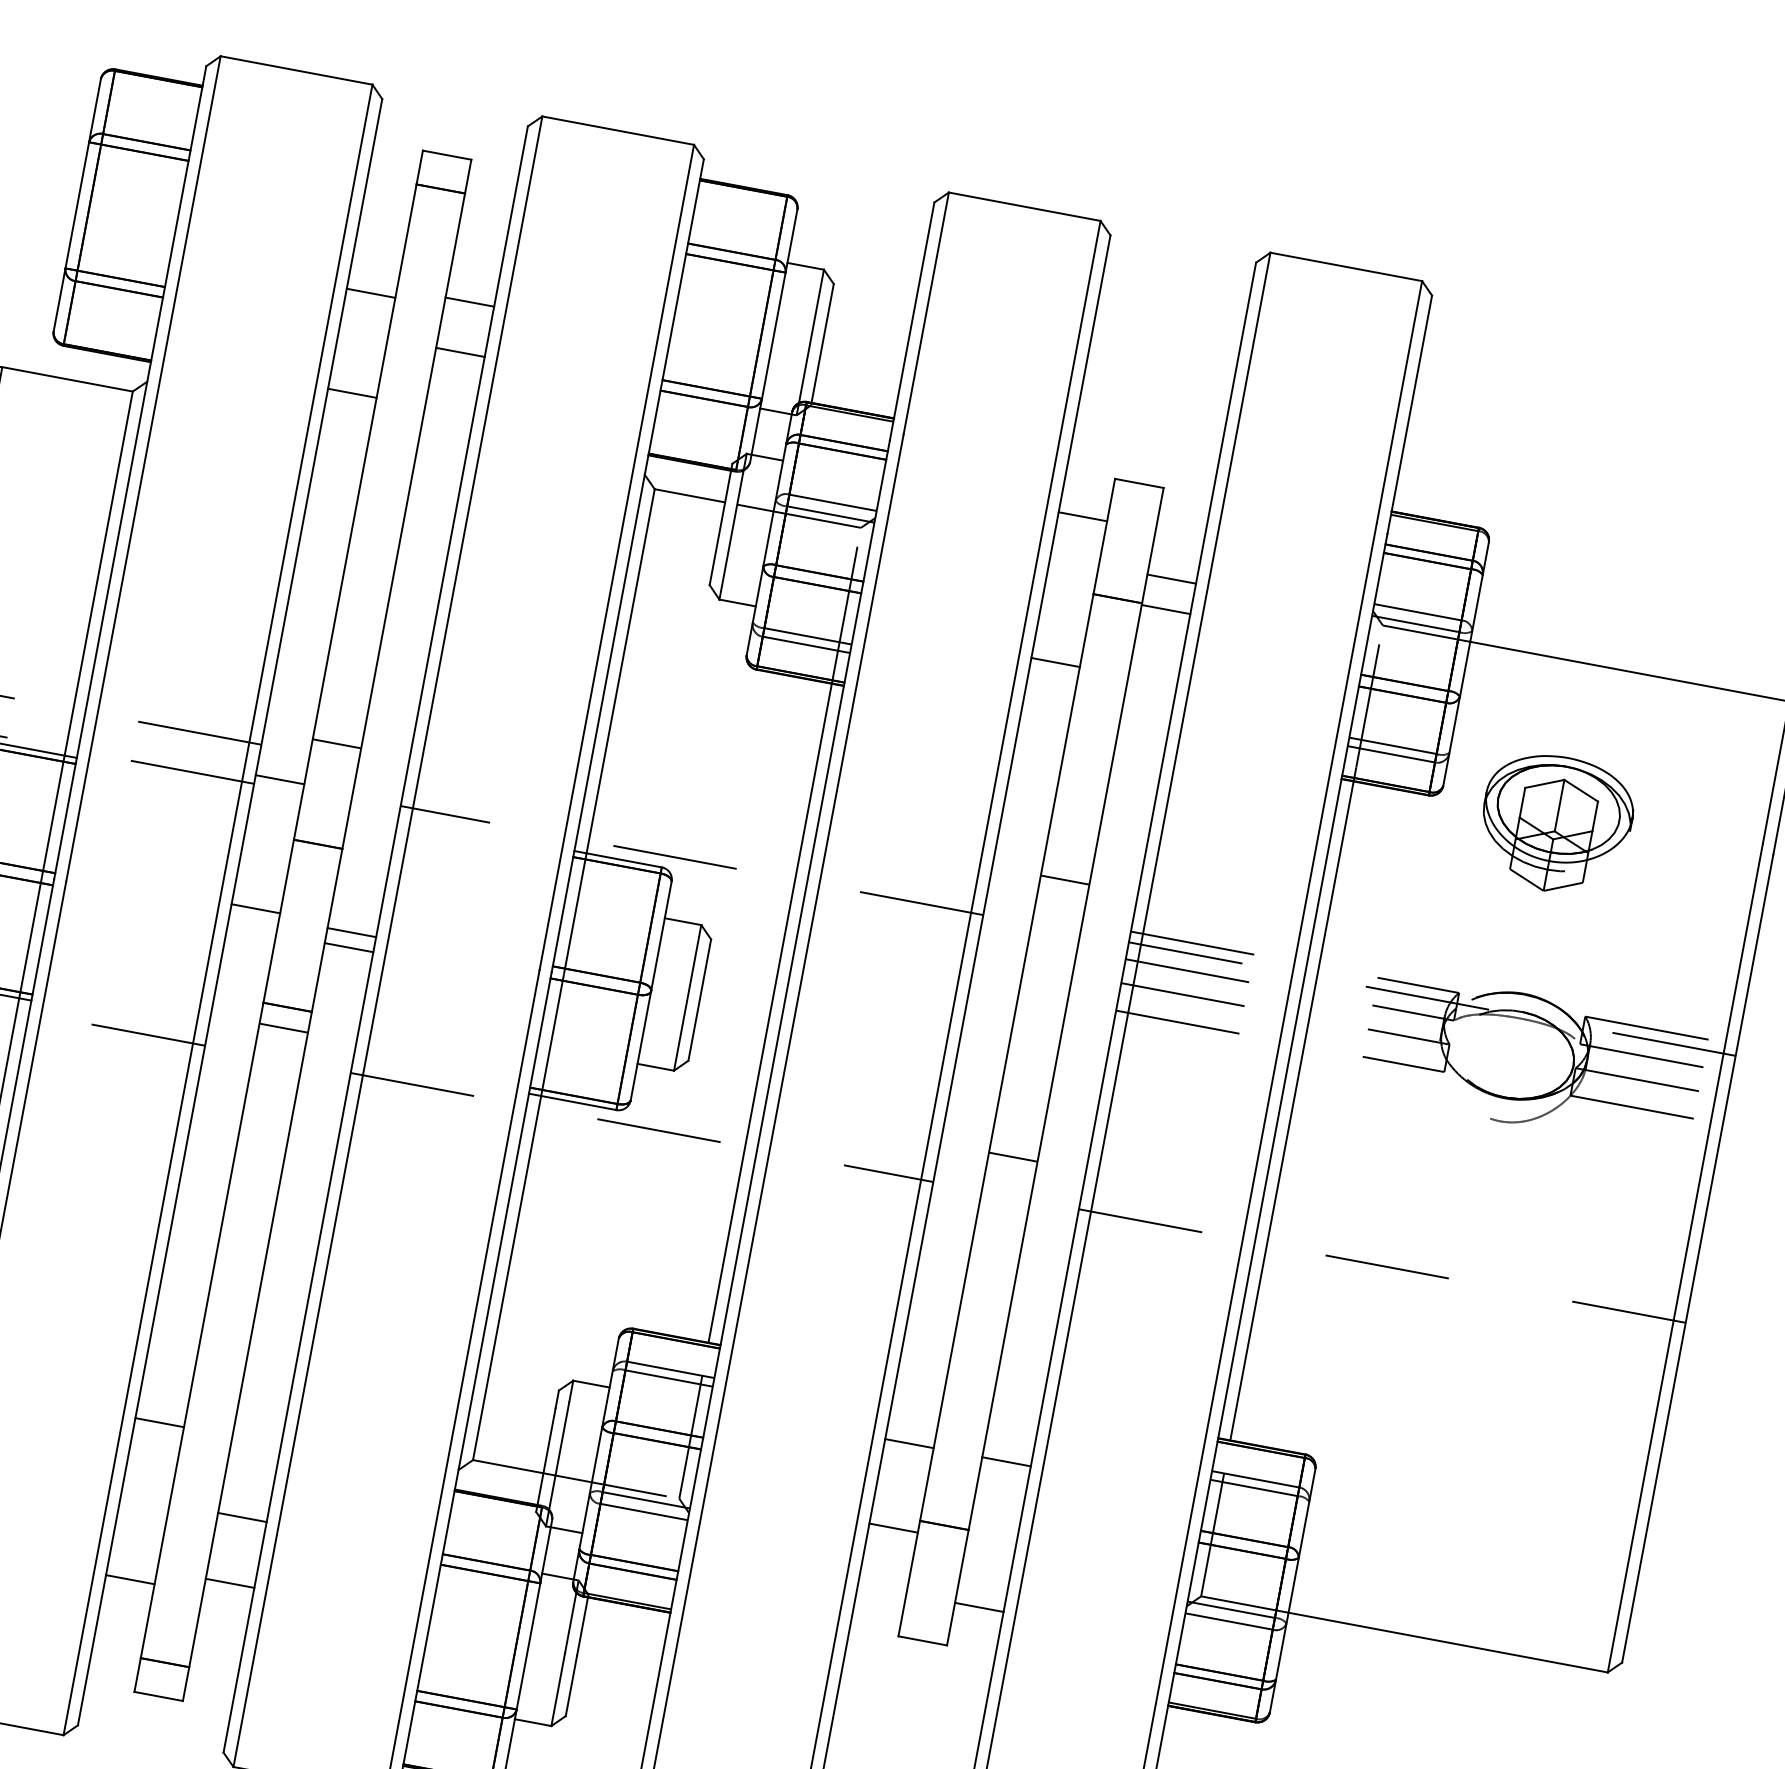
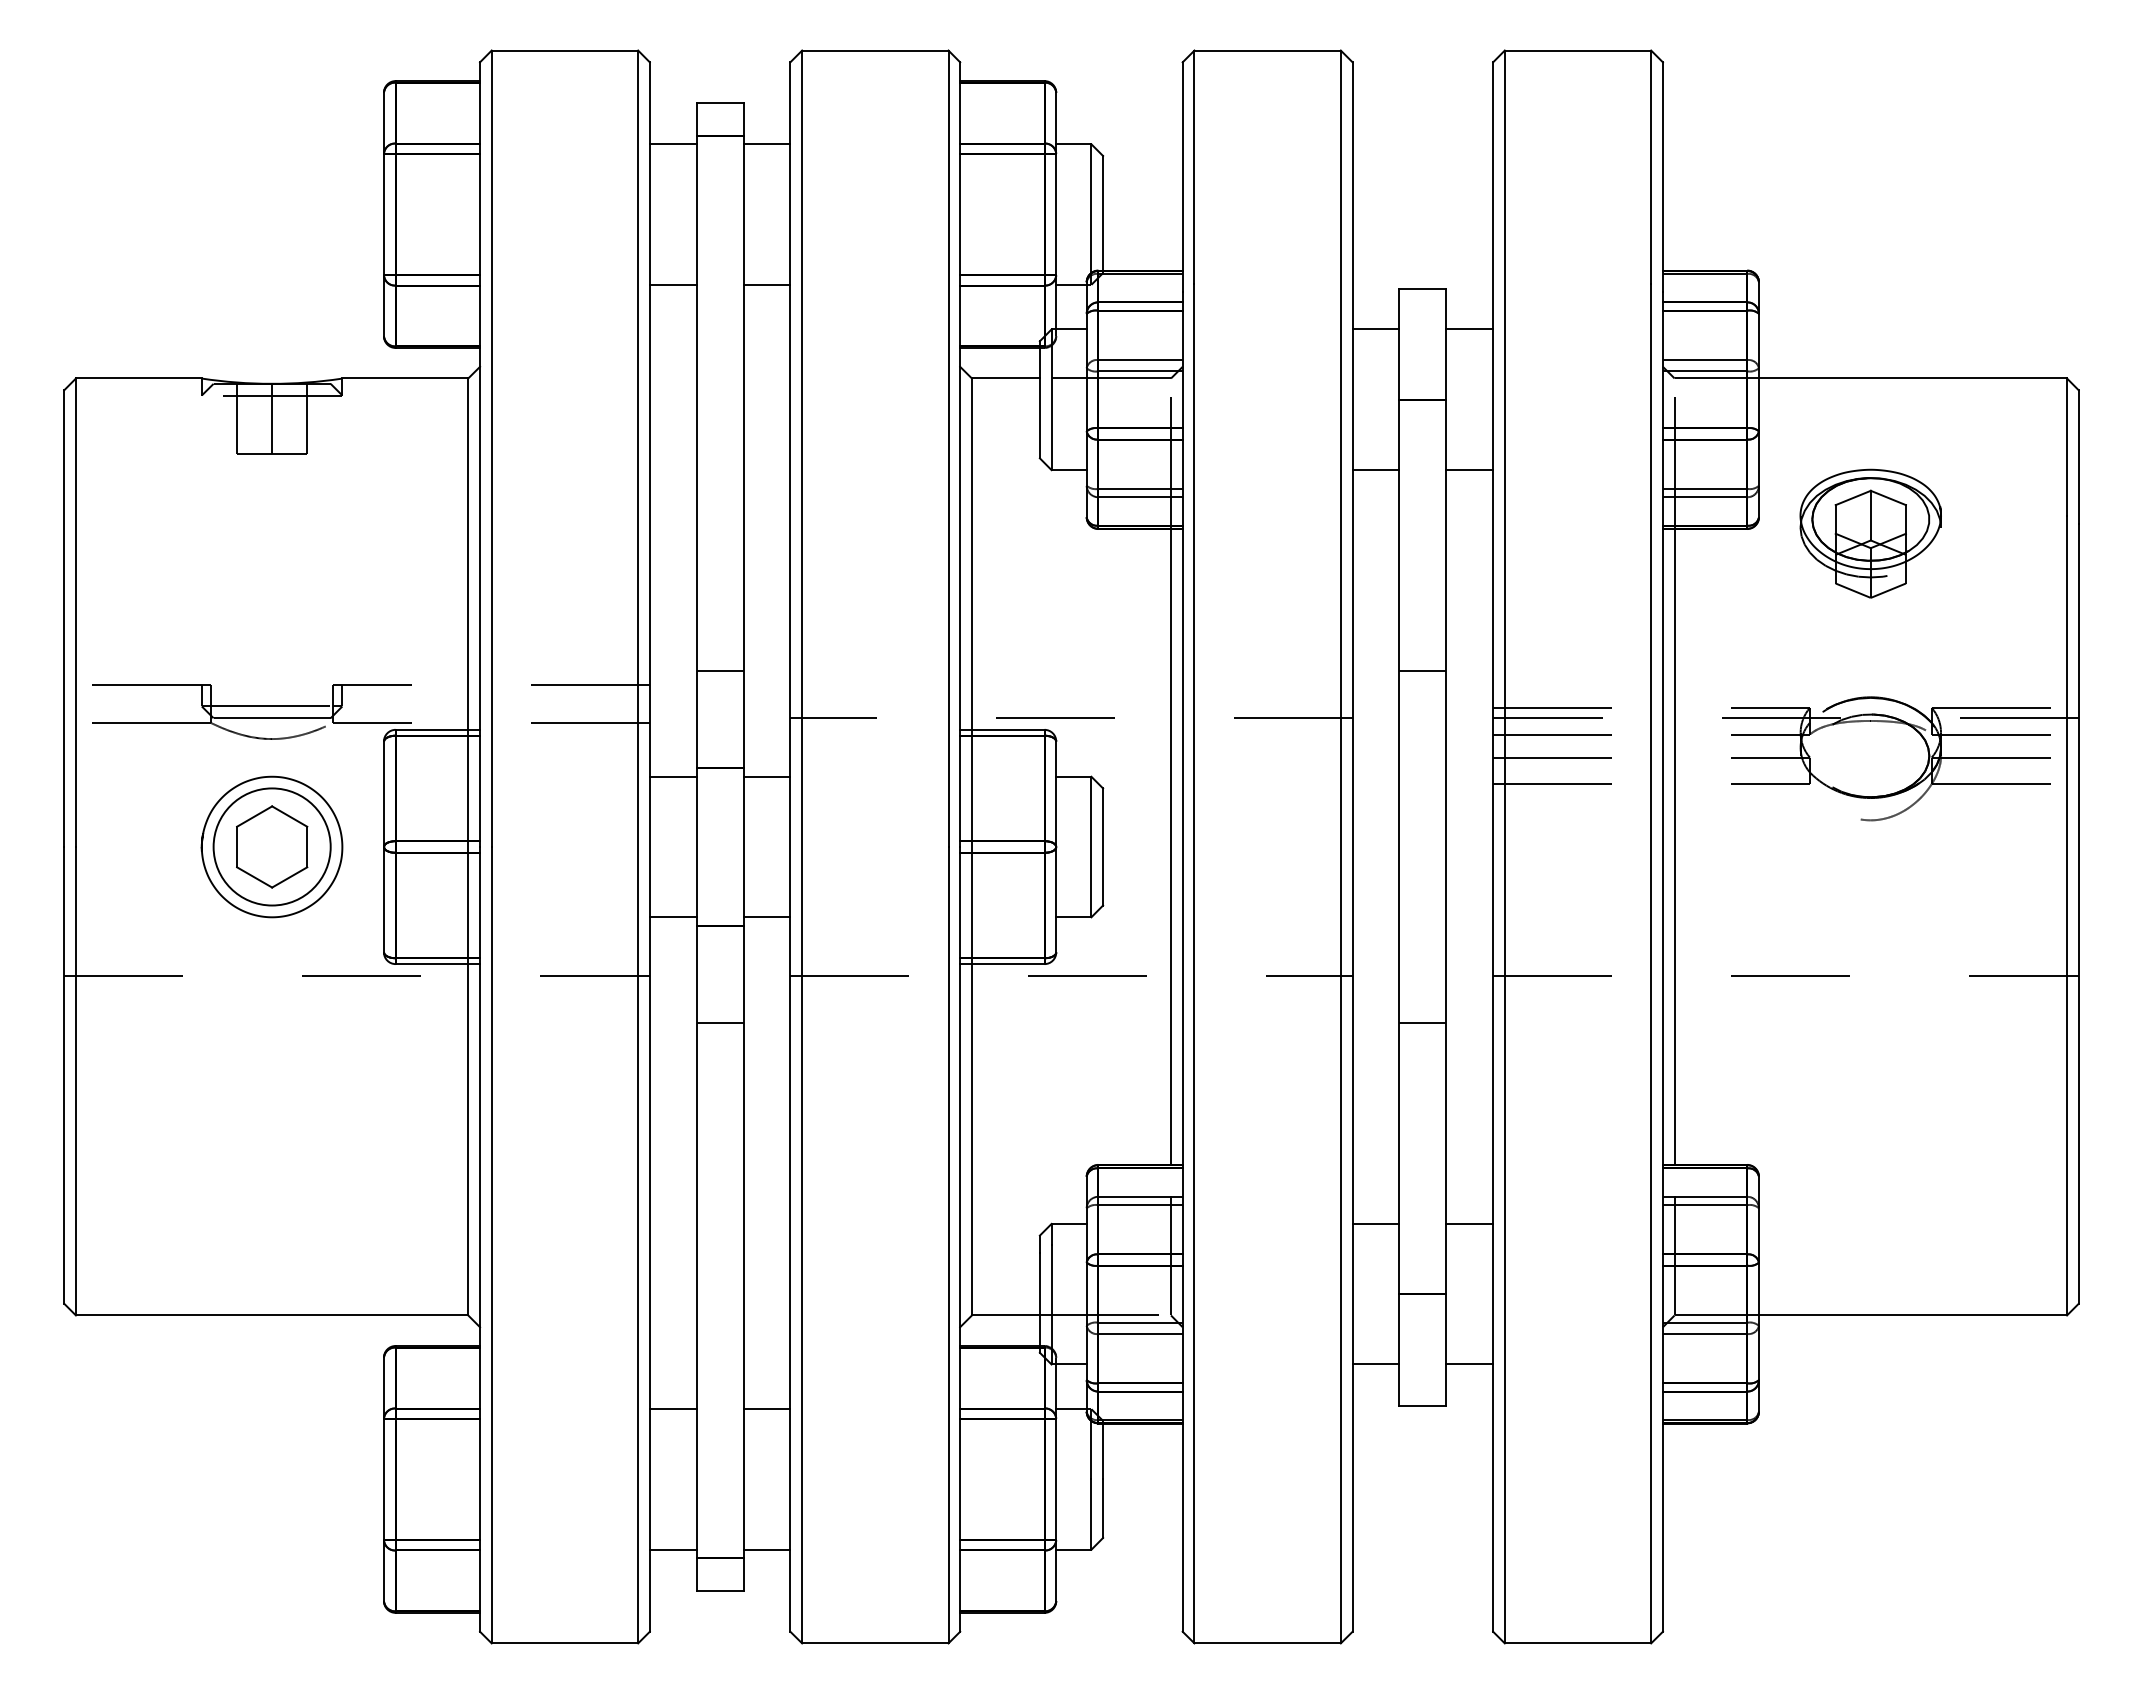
line: (370, 293) -> (672, 144), moved
line: (469, 302) -> (766, 144), moved
line: (351, 392) -> (672, 284), moved
line: (1171, 579) -> (1469, 470), moved
line: (1165, 609) -> (1469, 329), moved
line: (279, 779) -> (672, 776), moved
line: (255, 908) -> (672, 917), moved
line: (351, 932) -> (766, 776), moved
line: (348, 947) -> (766, 917), moved
line: (283, 1027) -> (719, 1022), moved
line: (1012, 1156) -> (1422, 1022), moved
line: (158, 1422) -> (672, 1409), moved
line: (893, 1528) -> (1375, 1364), moved
line: (129, 1579) -> (672, 1549), moved
line: (229, 1582) -> (766, 1549), moved

